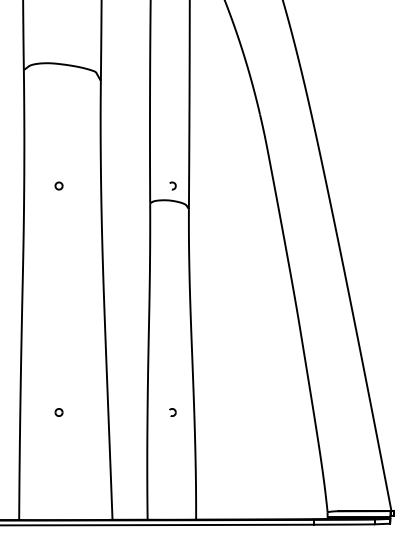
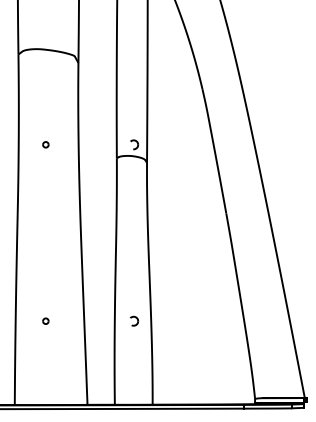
part: (172, 185) -> (134, 144), size x1.6
part: (172, 412) -> (134, 321), size x1.6

